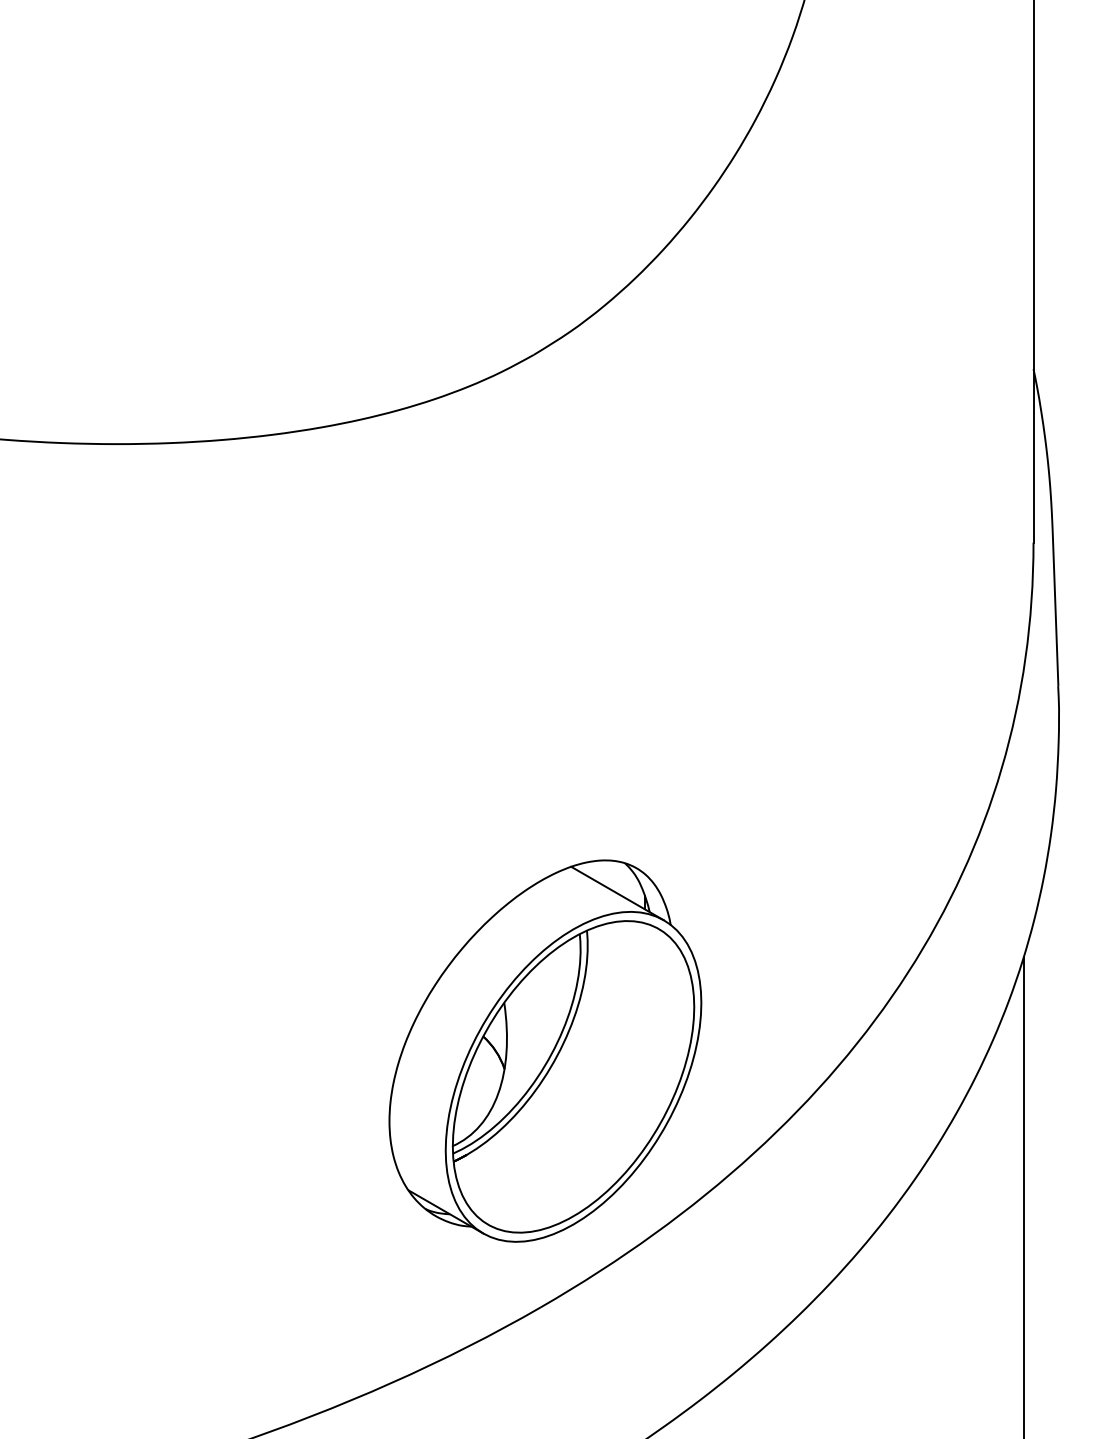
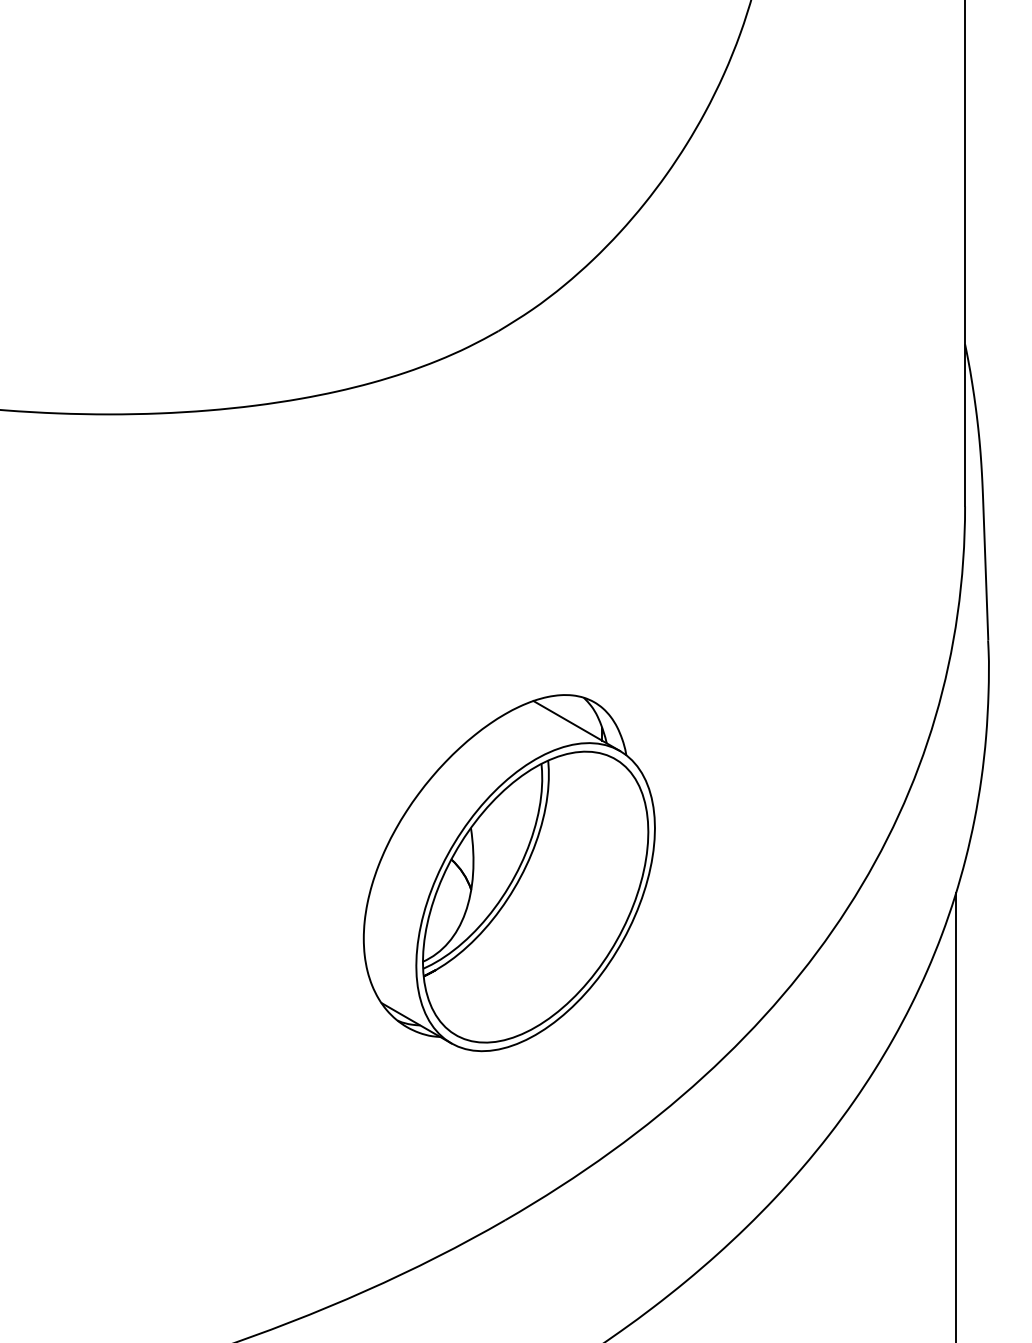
part: (544, 1051) -> (508, 873), moved

